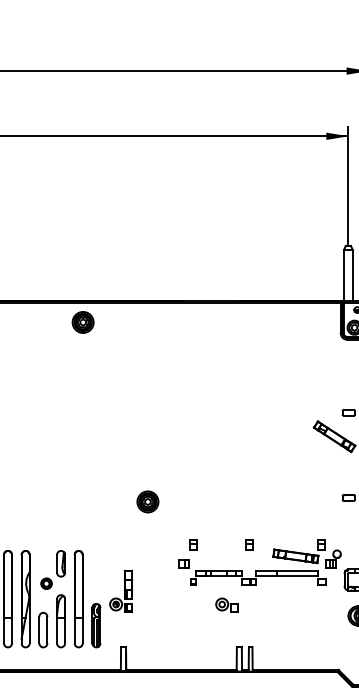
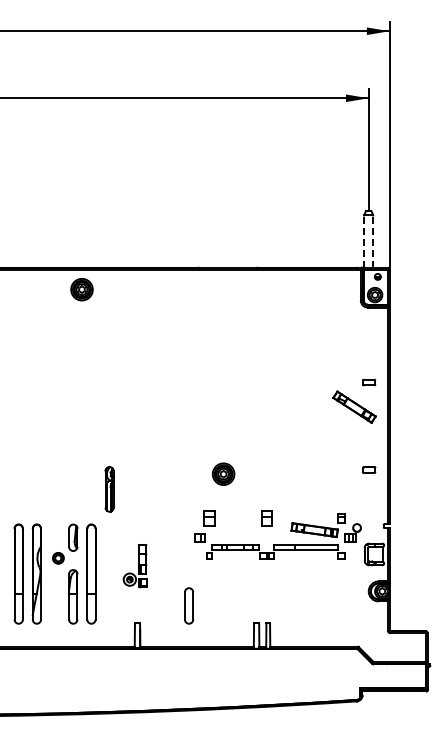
line: (344, 275) -> (364, 241), solid -> dashed
line: (353, 275) -> (373, 241), solid -> dashed
part: (82, 322) -> (81, 289), moved
part: (147, 501) -> (223, 473), moved
part: (193, 545) -> (209, 518), size x1.6
part: (248, 545) -> (266, 518), size x1.6
part: (226, 604) -> (243, 579), removed
part: (96, 625) -> (109, 489), moved
part: (43, 629) -> (189, 605), moved

